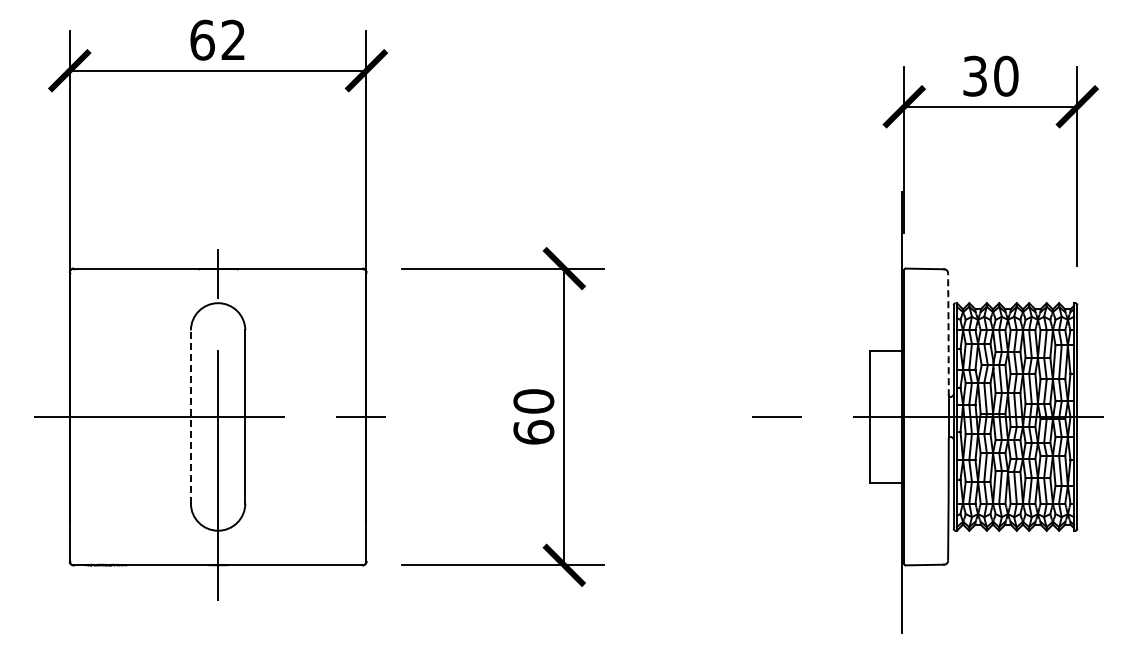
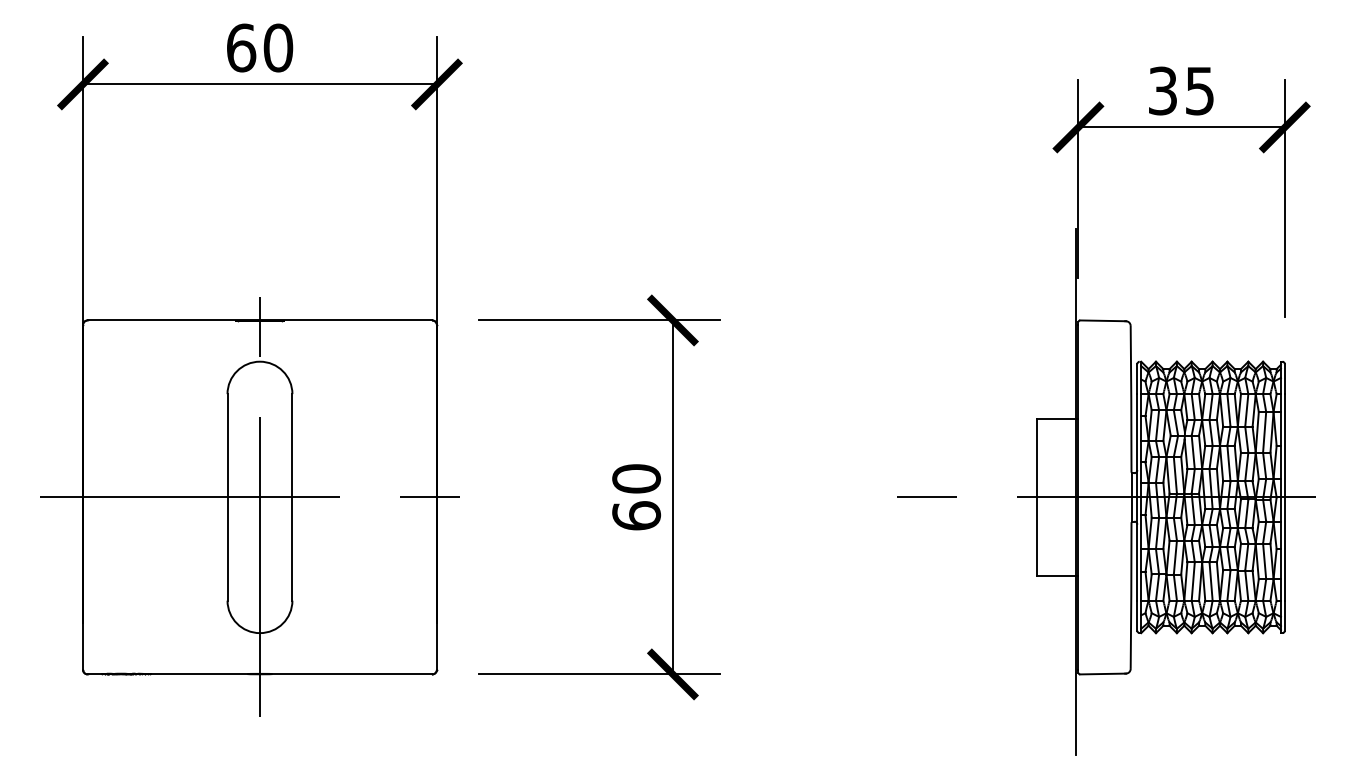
text: (233, 39) -> (278, 47), 62 -> 60
text: (1006, 75) -> (1200, 90), 30 -> 35
arc: (948, 334) -> (1131, 399), dashed -> solid
line: (190, 416) -> (227, 496), dashed -> solid

